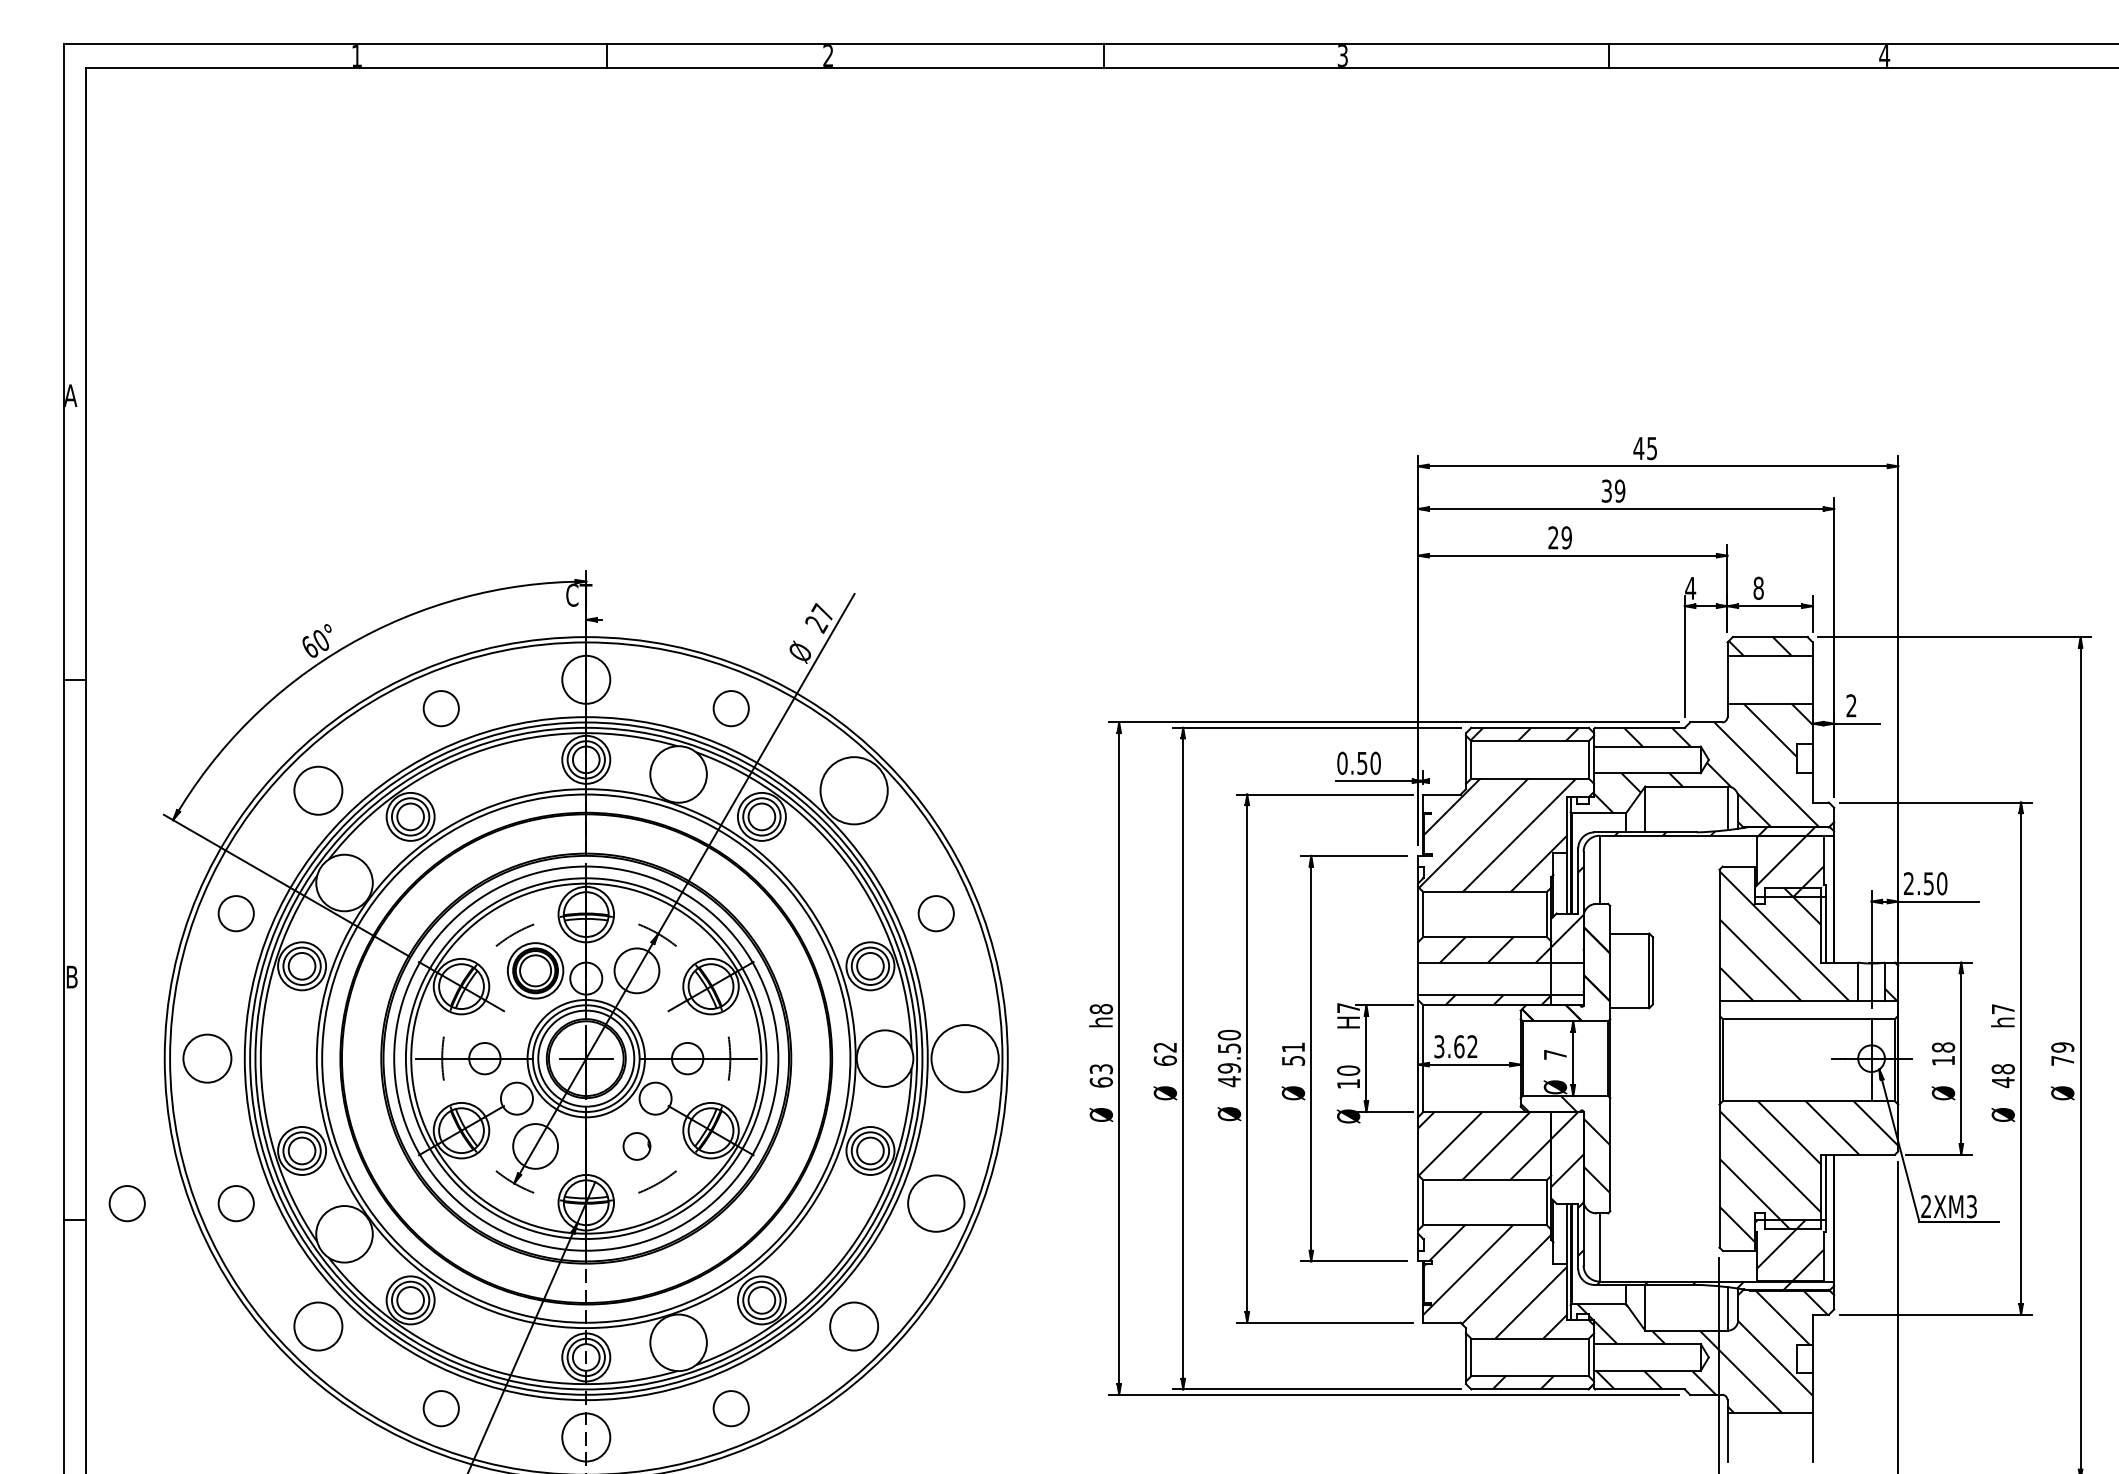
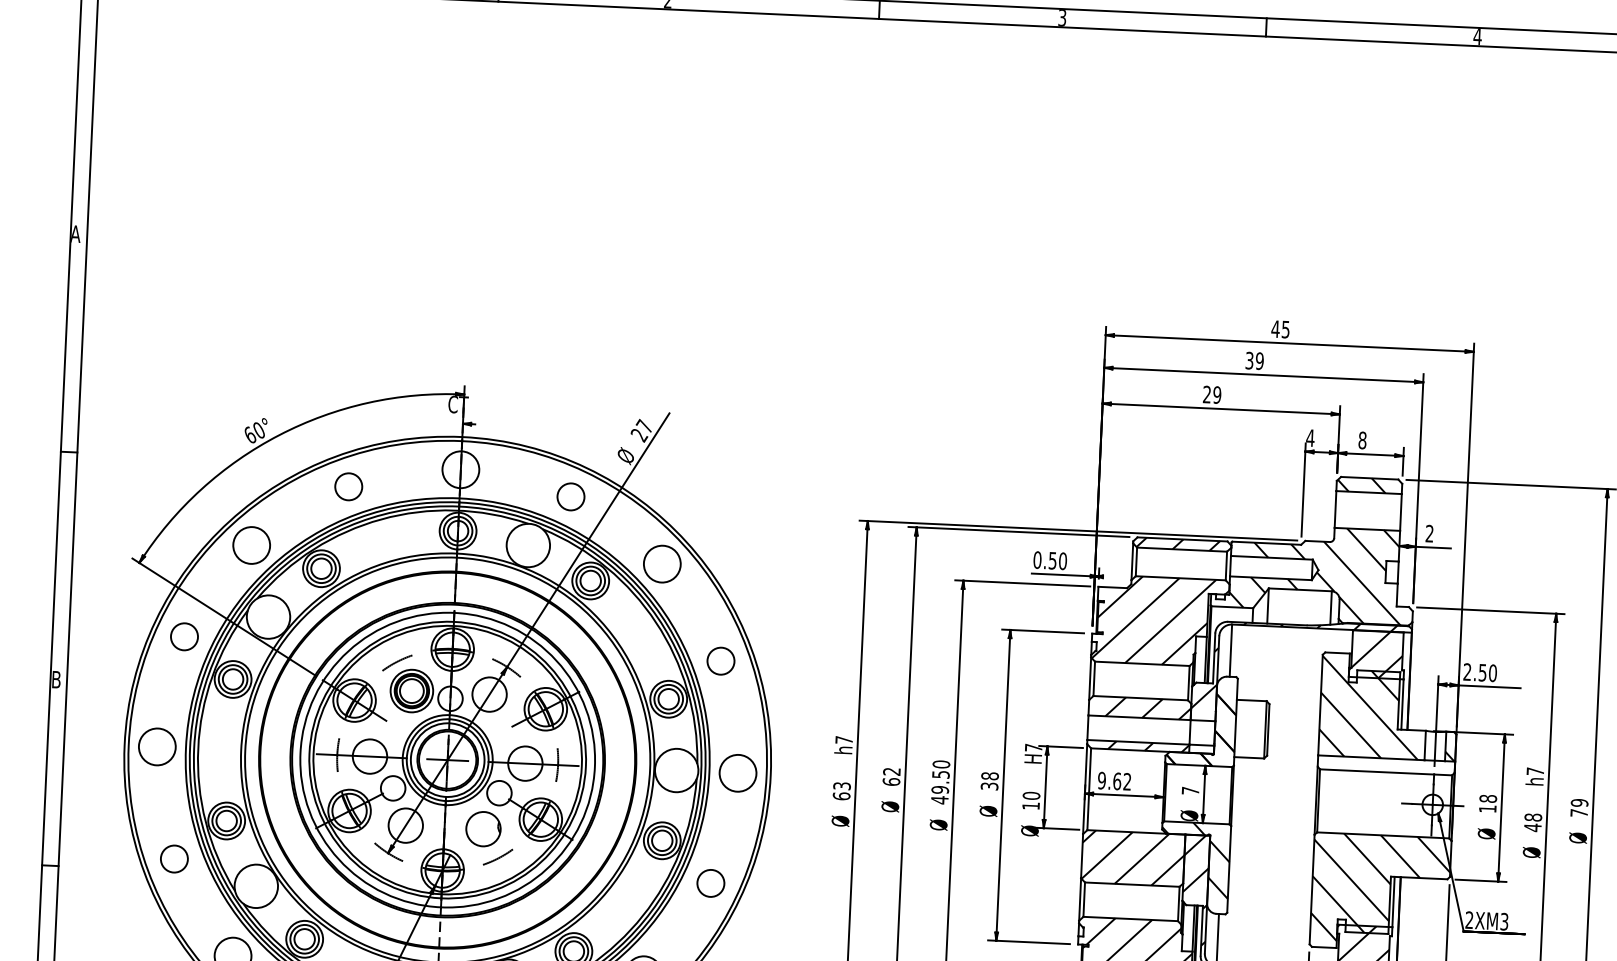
circle: (854, 790) -> (662, 563), size x0.71
text: (1100, 1009) -> (843, 740), h8 -> h7
text: (1439, 1046) -> (1102, 780), 3.62 -> 9.62
text: (1293, 1053) -> (989, 780), 51 -> 38
circle: (484, 1058) -> (369, 756), size x1.43
circle: (687, 1058) -> (525, 763), size x1.43
circle: (965, 1058) -> (738, 773), size x0.71
part: (636, 1146) -> (483, 829), size x1.67
circle: (126, 1203) -> (90, 855), removed
circle: (935, 1203) -> (710, 883), size x0.62

